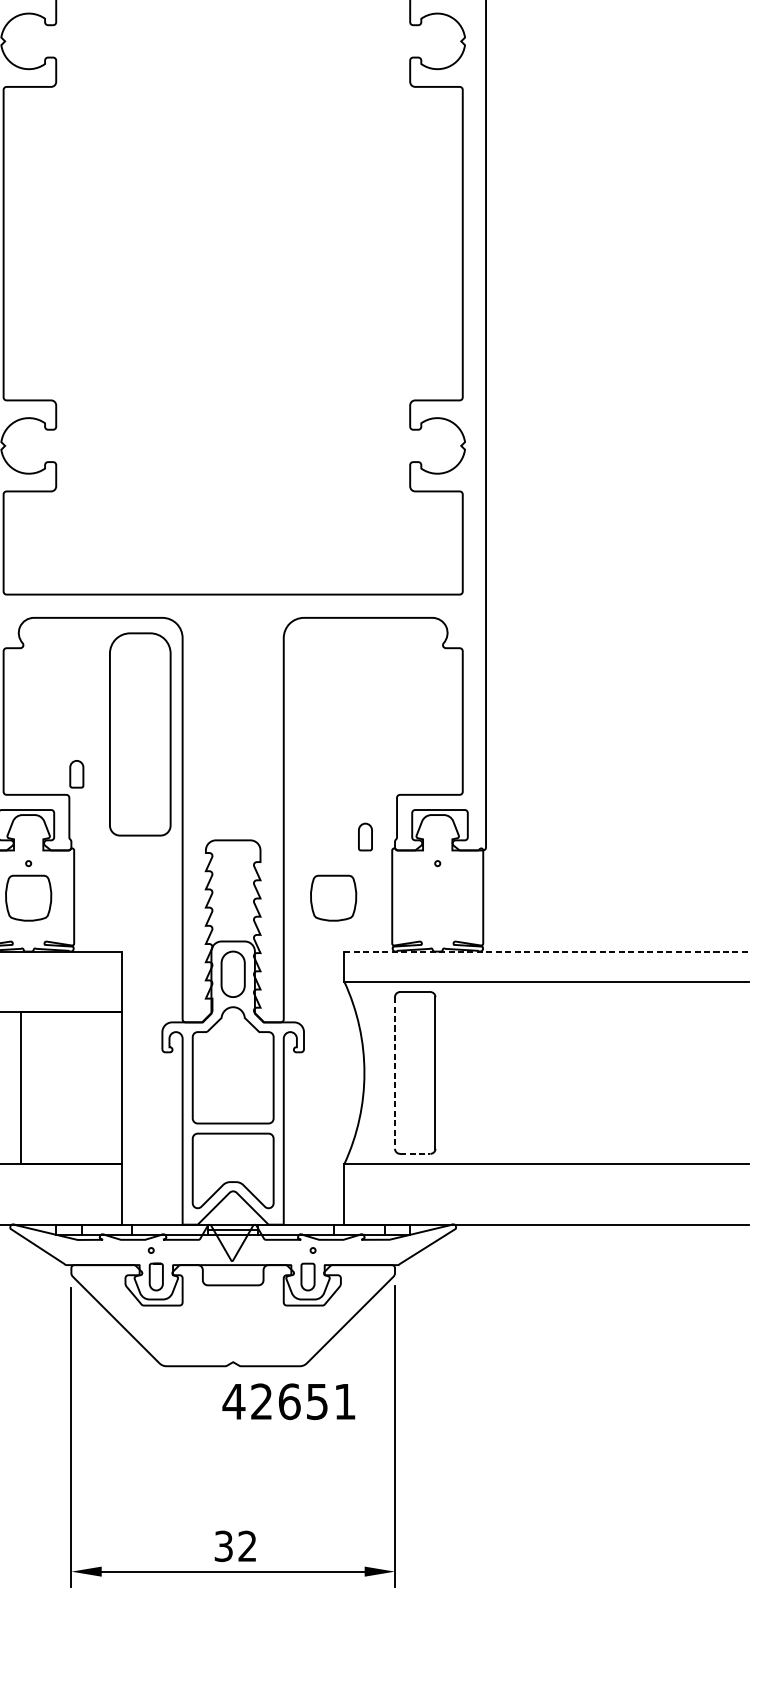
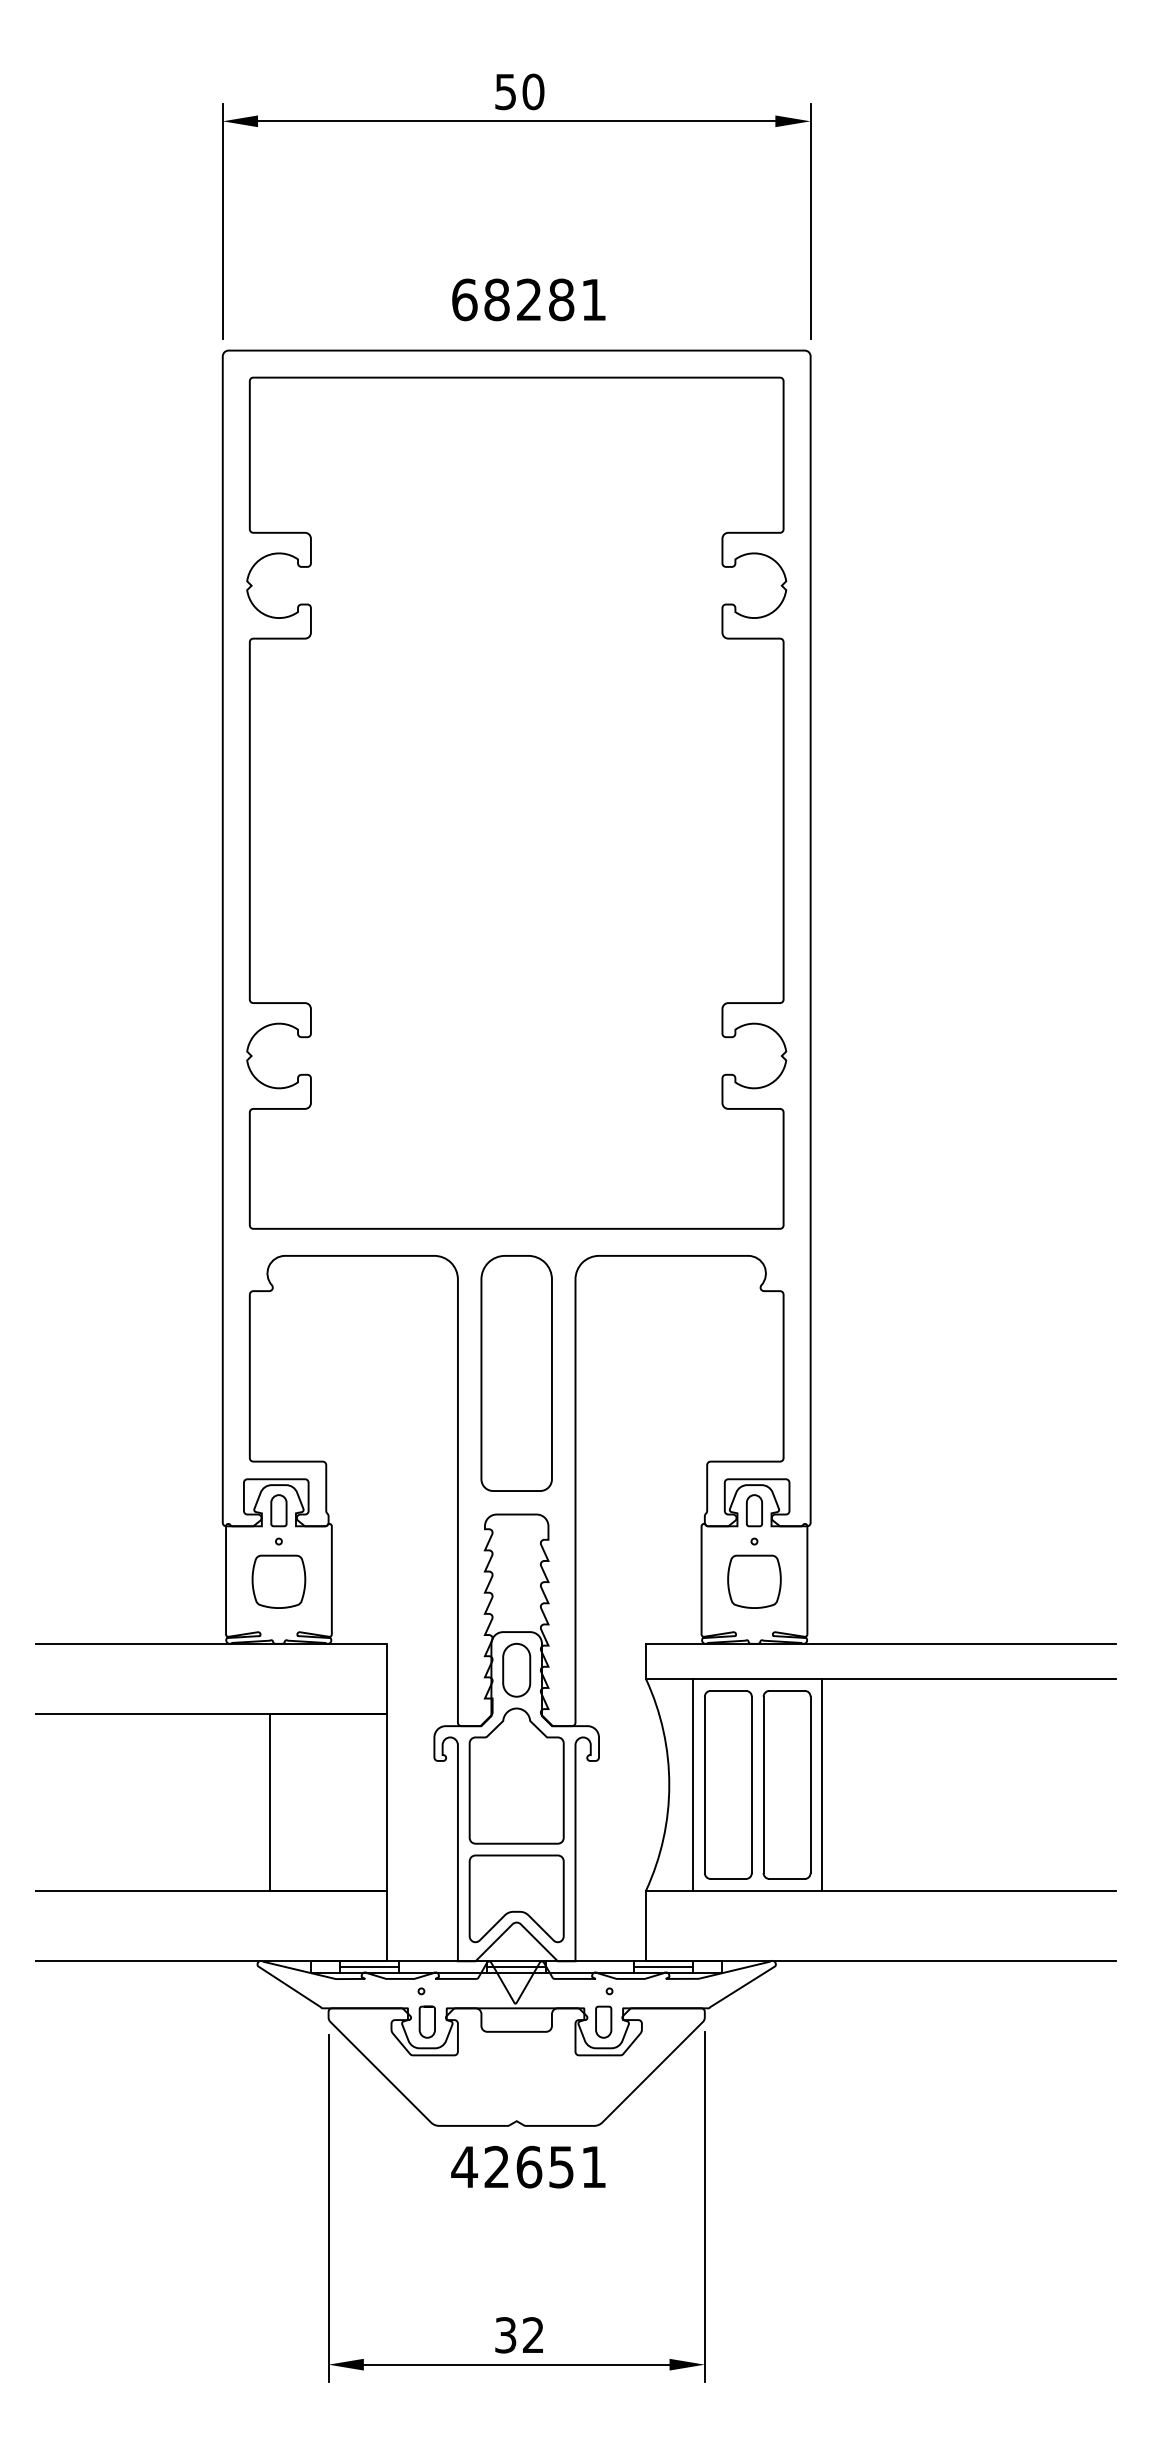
part: (140, 734) -> (516, 1373), moved
part: (76, 774) -> (278, 1510), moved
part: (365, 836) -> (754, 1510), moved
part: (333, 897) -> (754, 1581), moved
line: (546, 951) -> (881, 1643), dashed -> solid
line: (385, 1072) -> (693, 1784), added
part: (465, 1072) -> (786, 1784), added
line: (496, 1072) -> (822, 1784), added
line: (394, 1073) -> (704, 1785), dashed -> solid
line: (415, 1154) -> (728, 1879), dashed -> solid
line: (106, 1229) -> (369, 1967), added
line: (359, 1229) -> (663, 1967), added
text: (288, 1401) -> (528, 2166), moved

